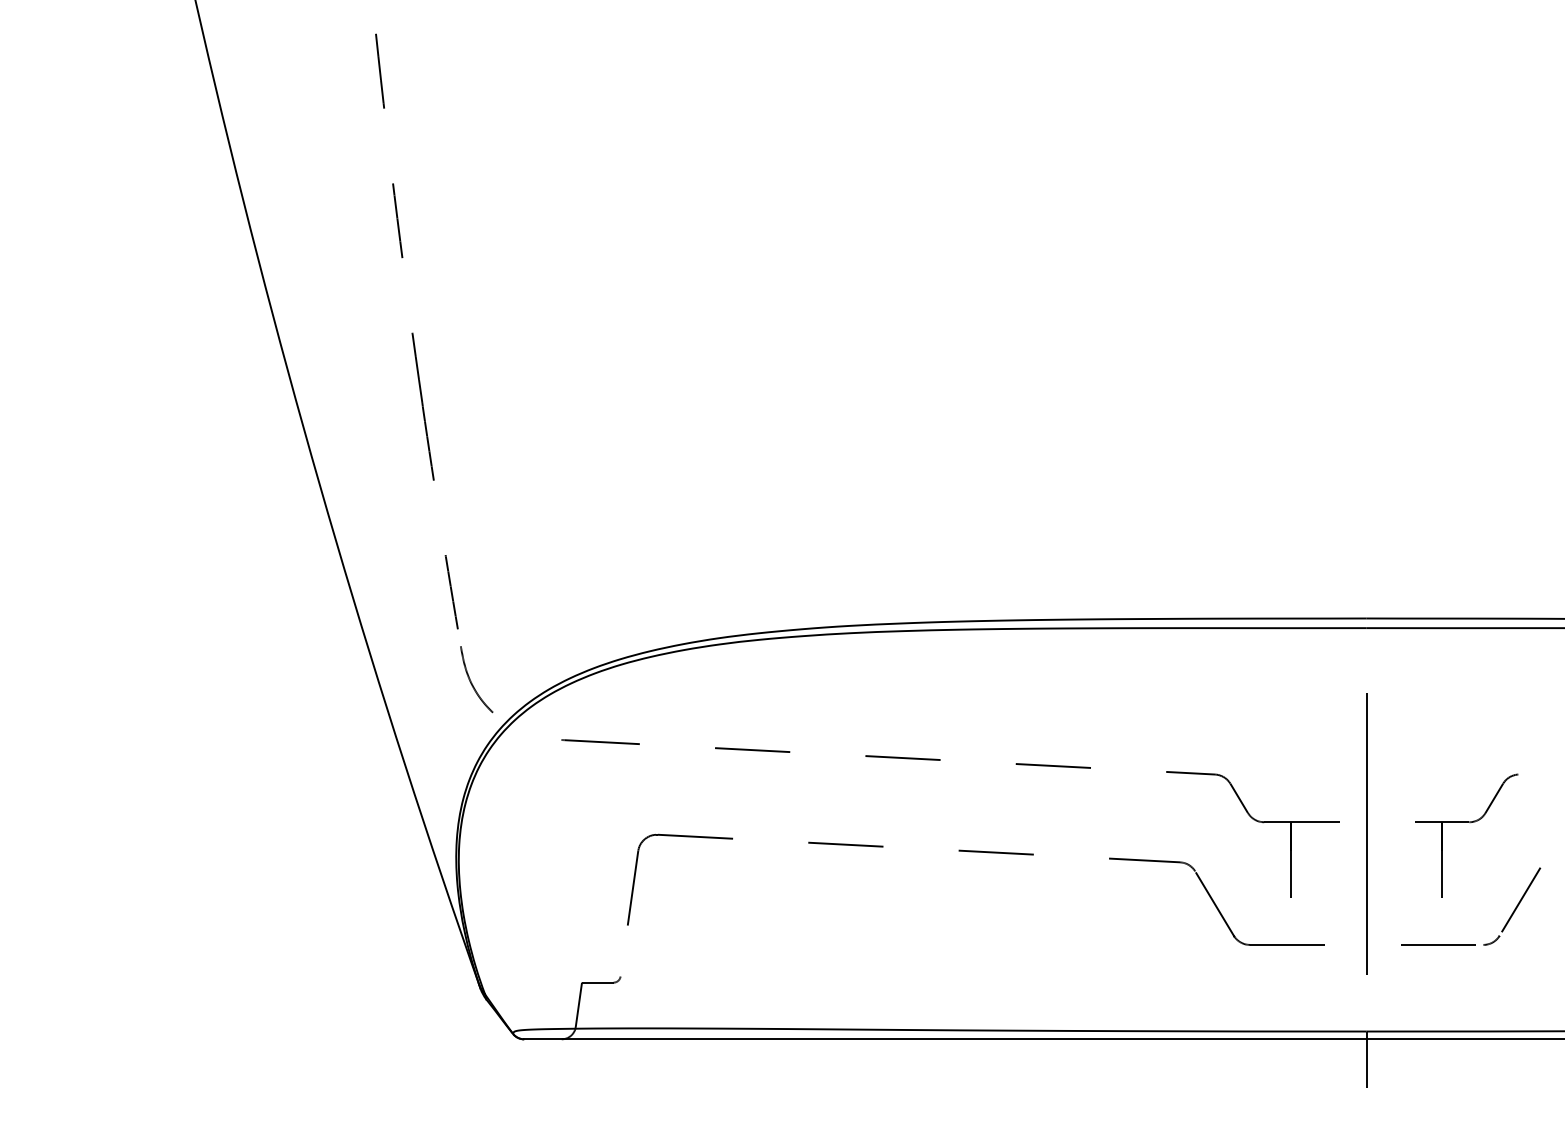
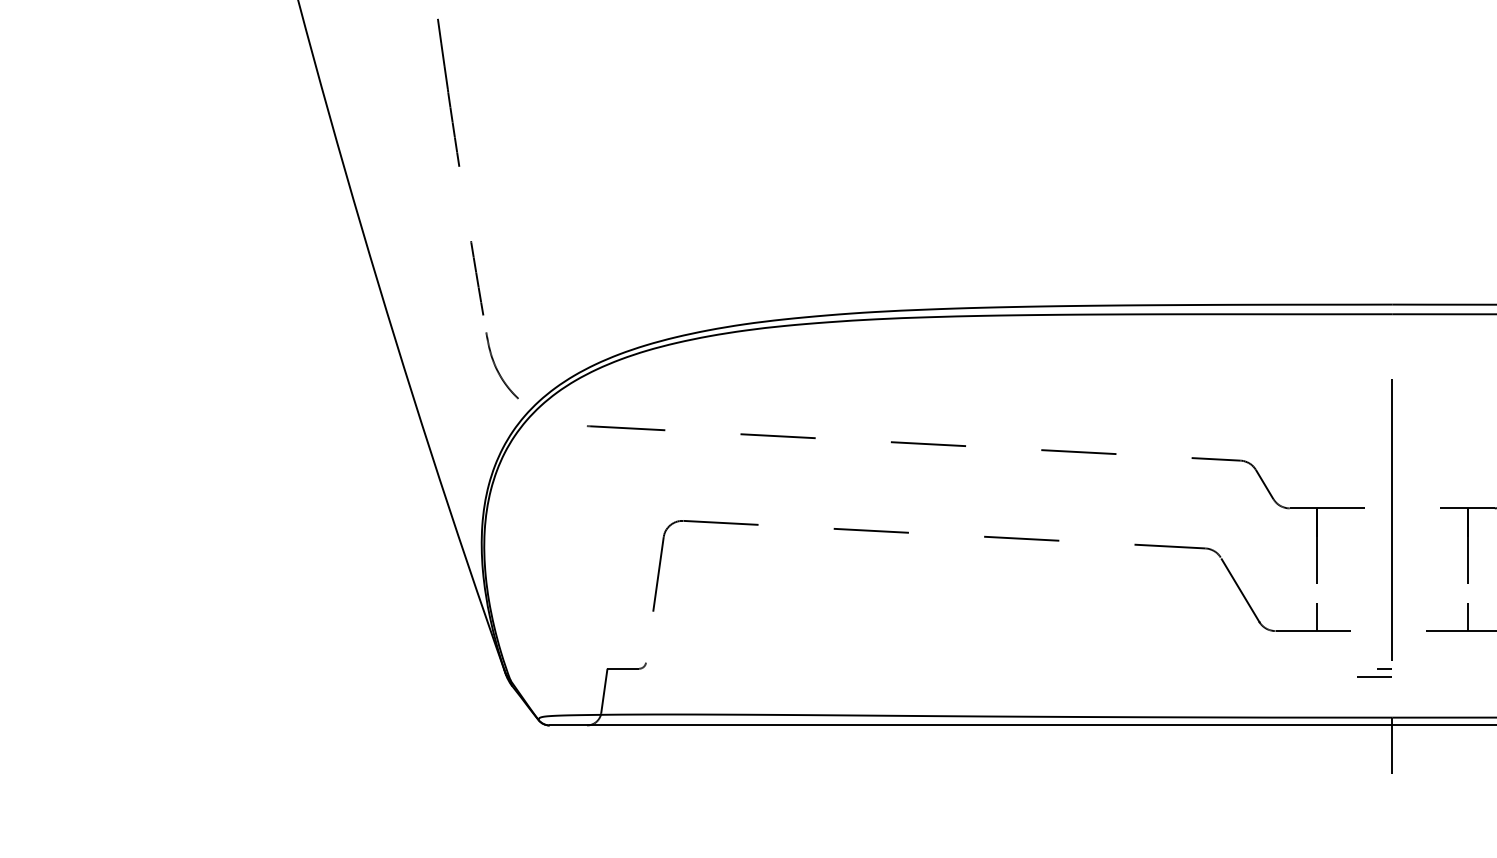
line: (1291, 930) -> (1316, 616), added
line: (1442, 930) -> (1467, 616), added
part: (1348, 986) -> (1373, 672), added

